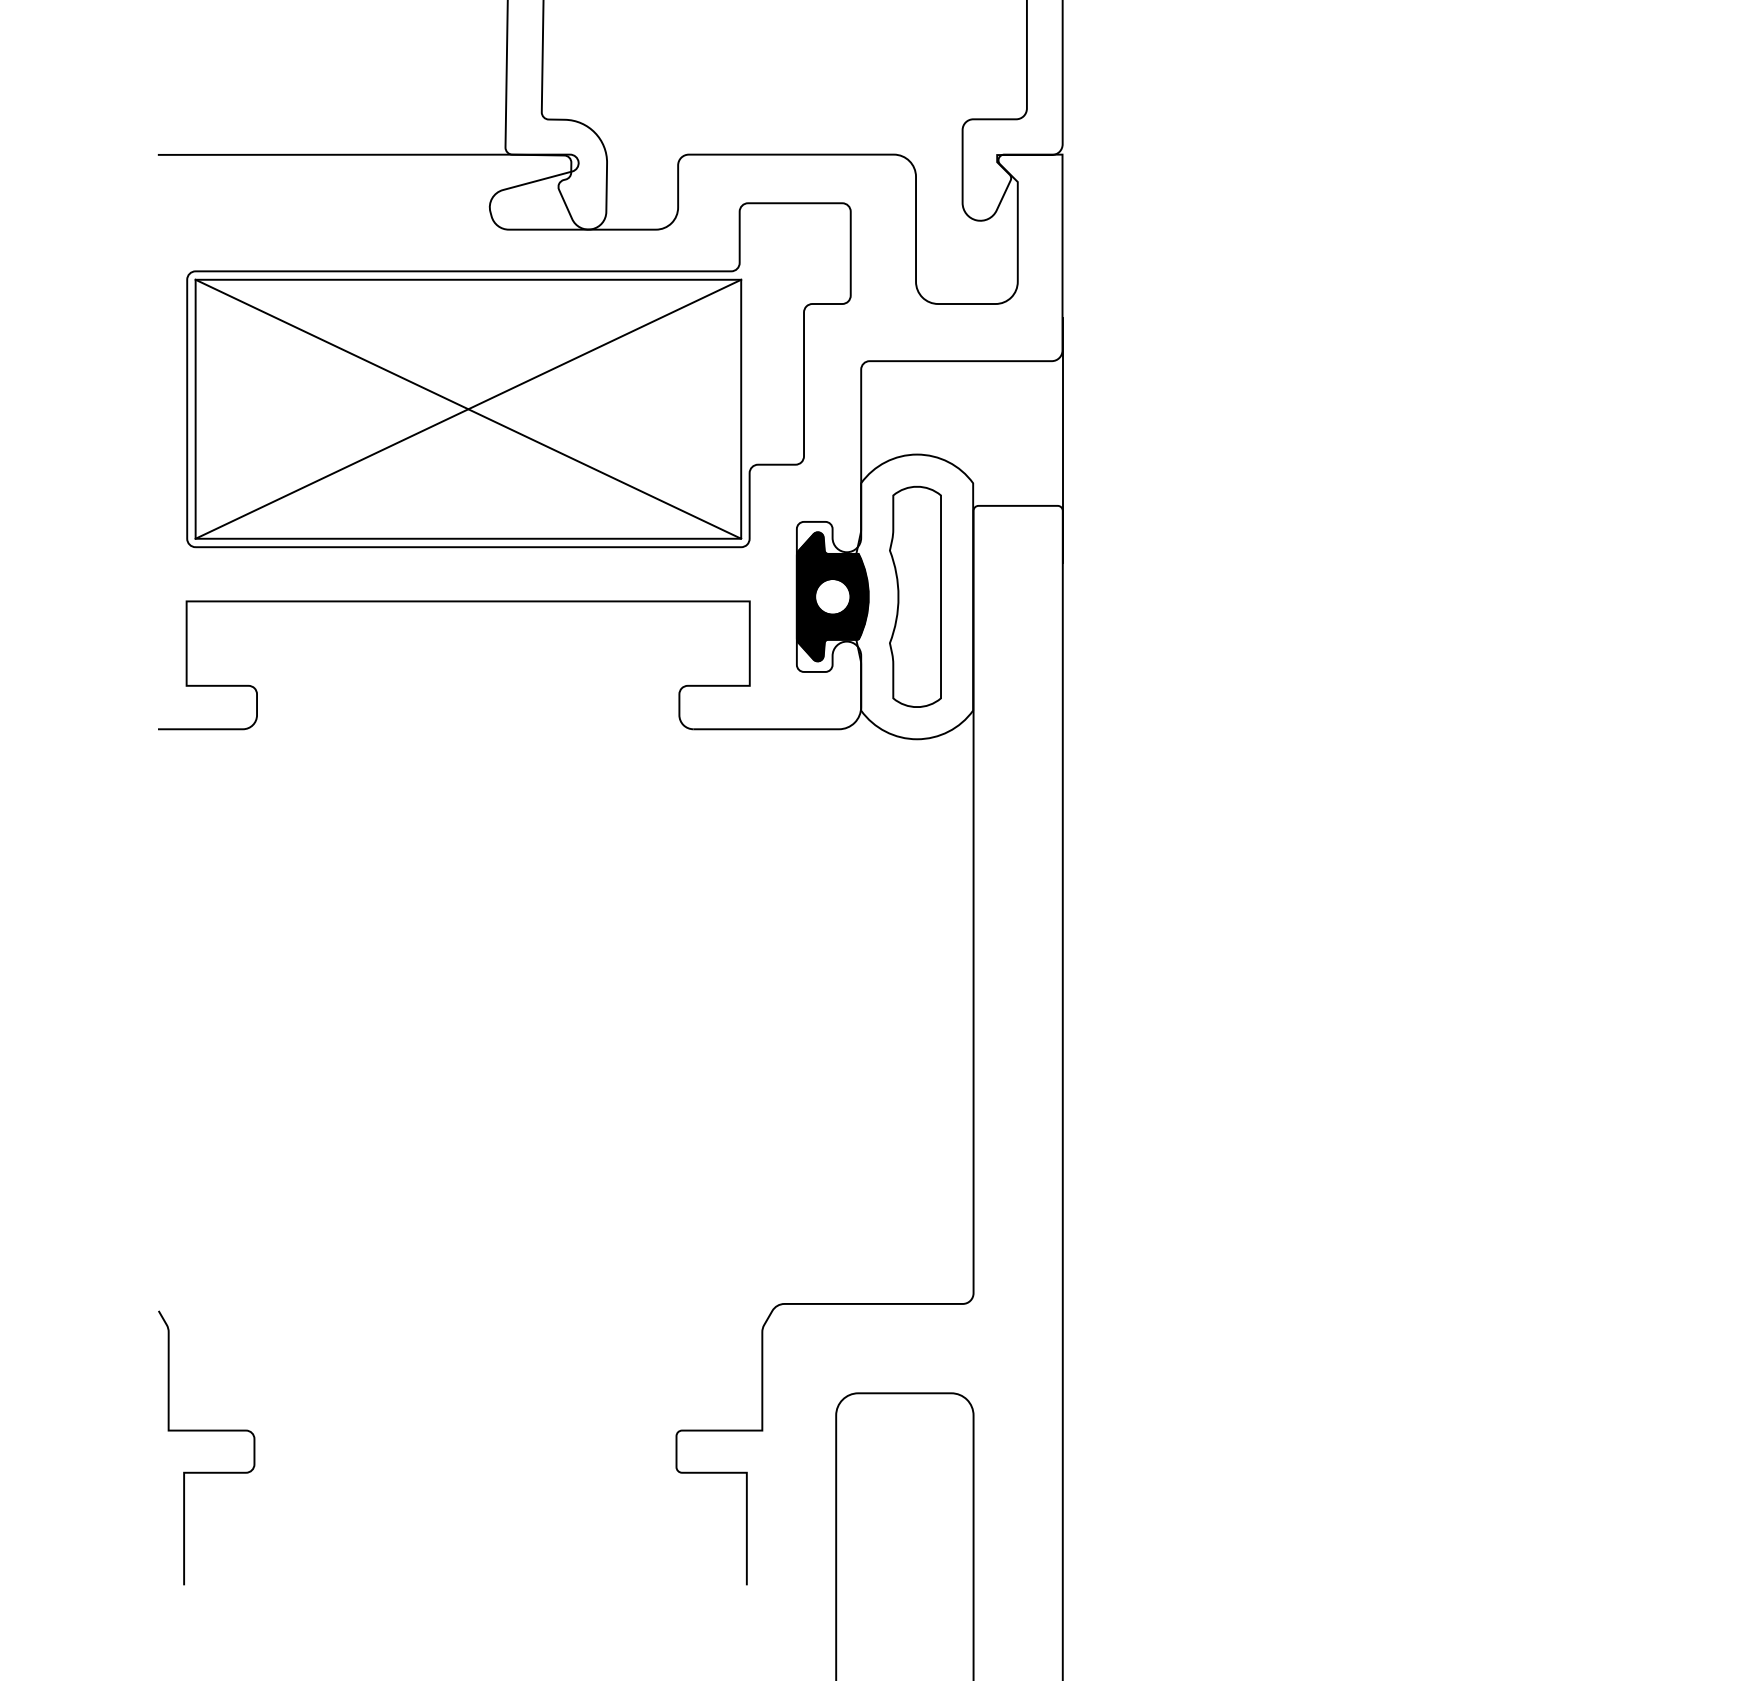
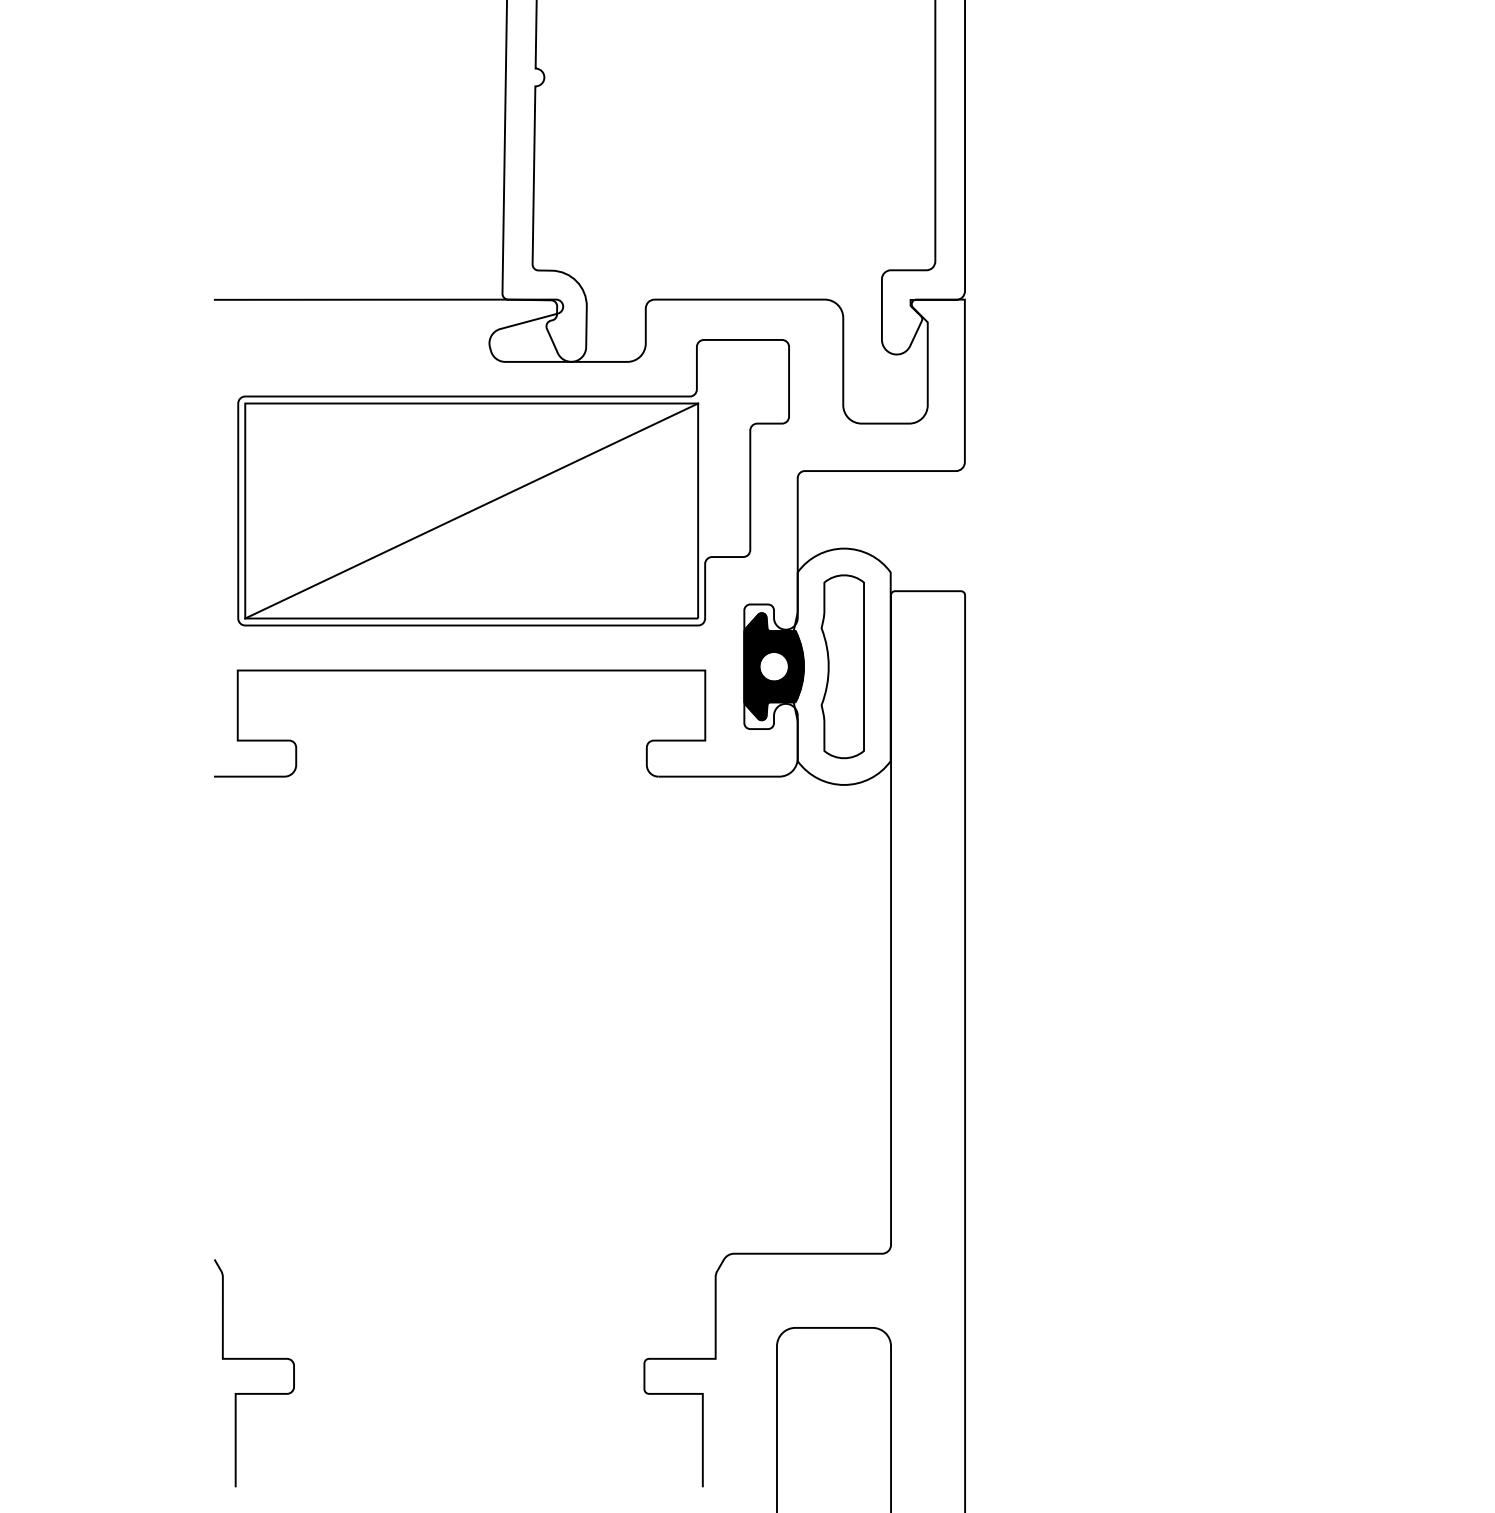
line: (468, 408) -> (471, 510), removed
line: (1063, 441) -> (965, 537), removed

